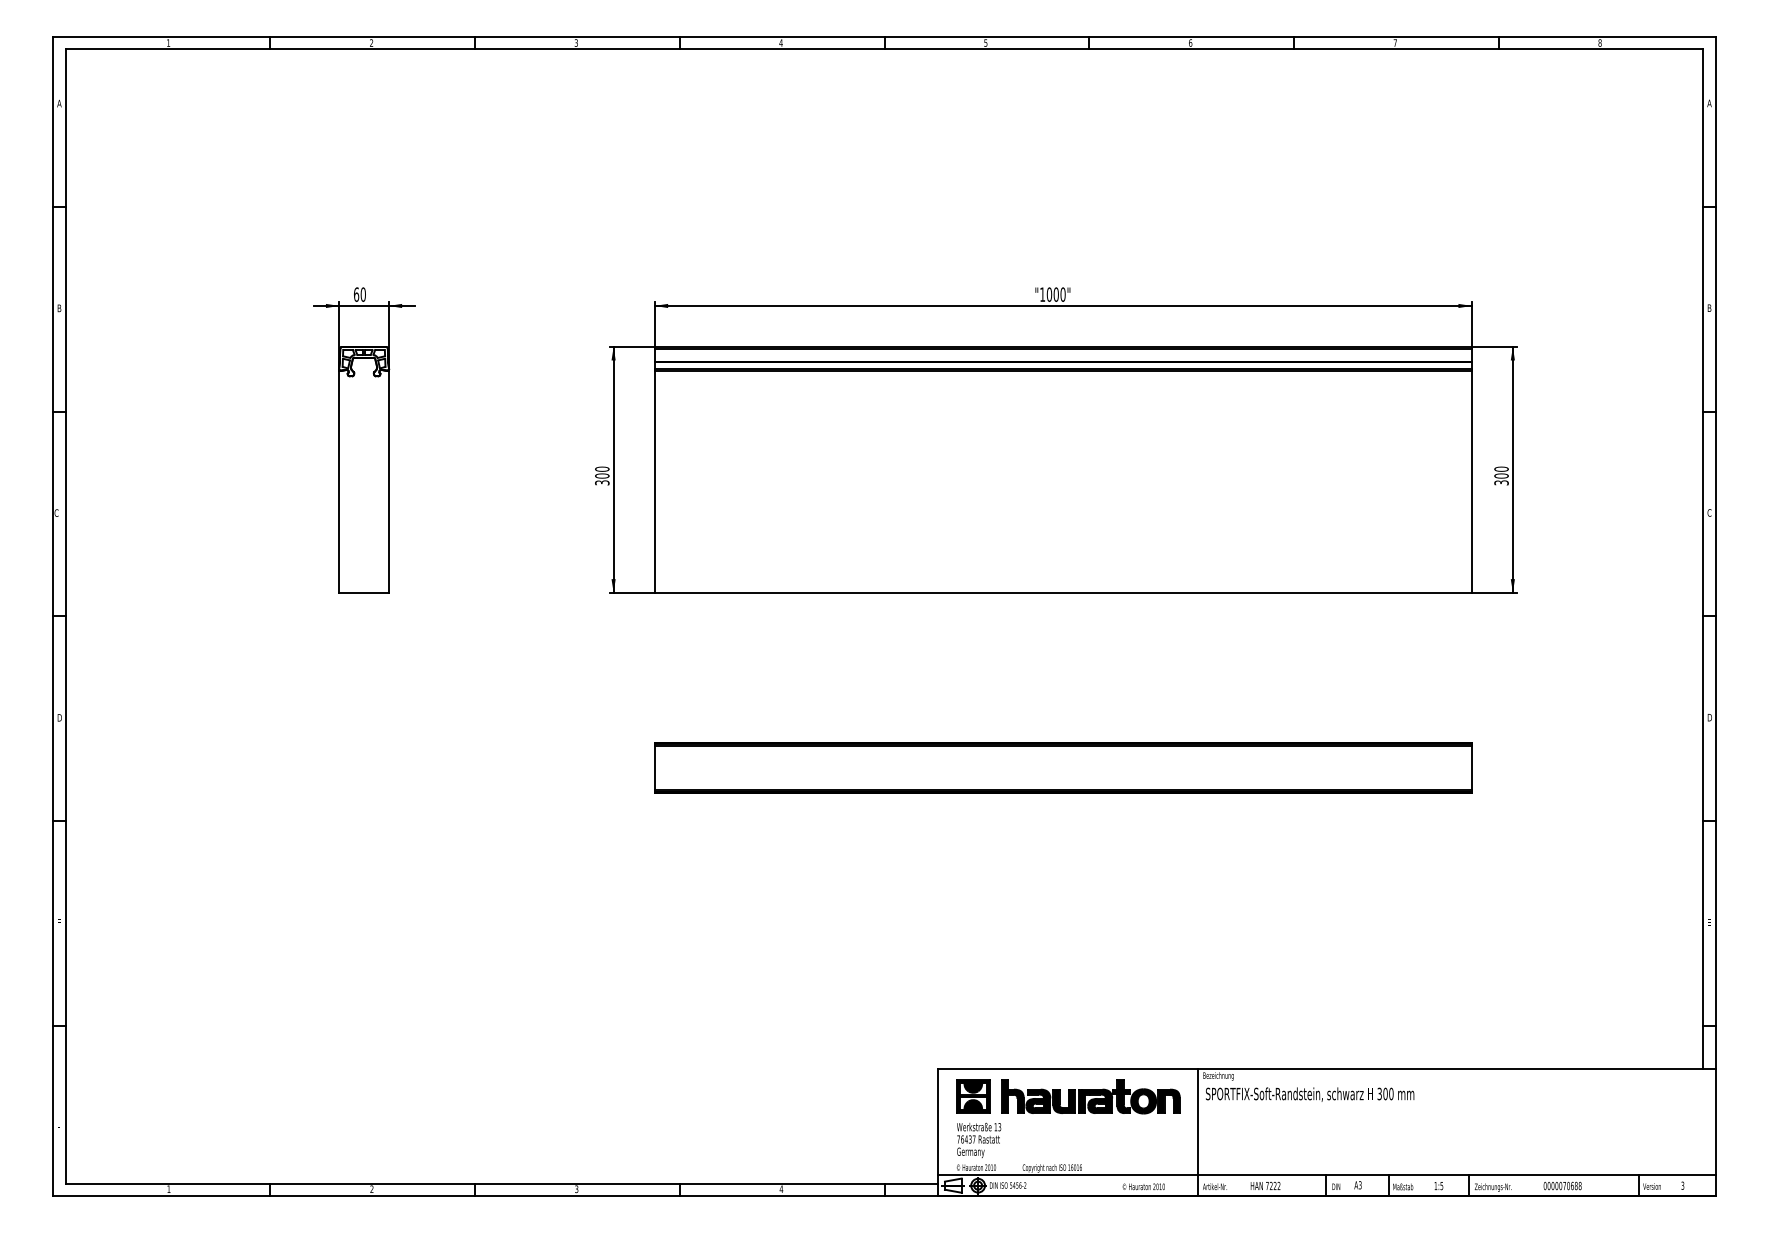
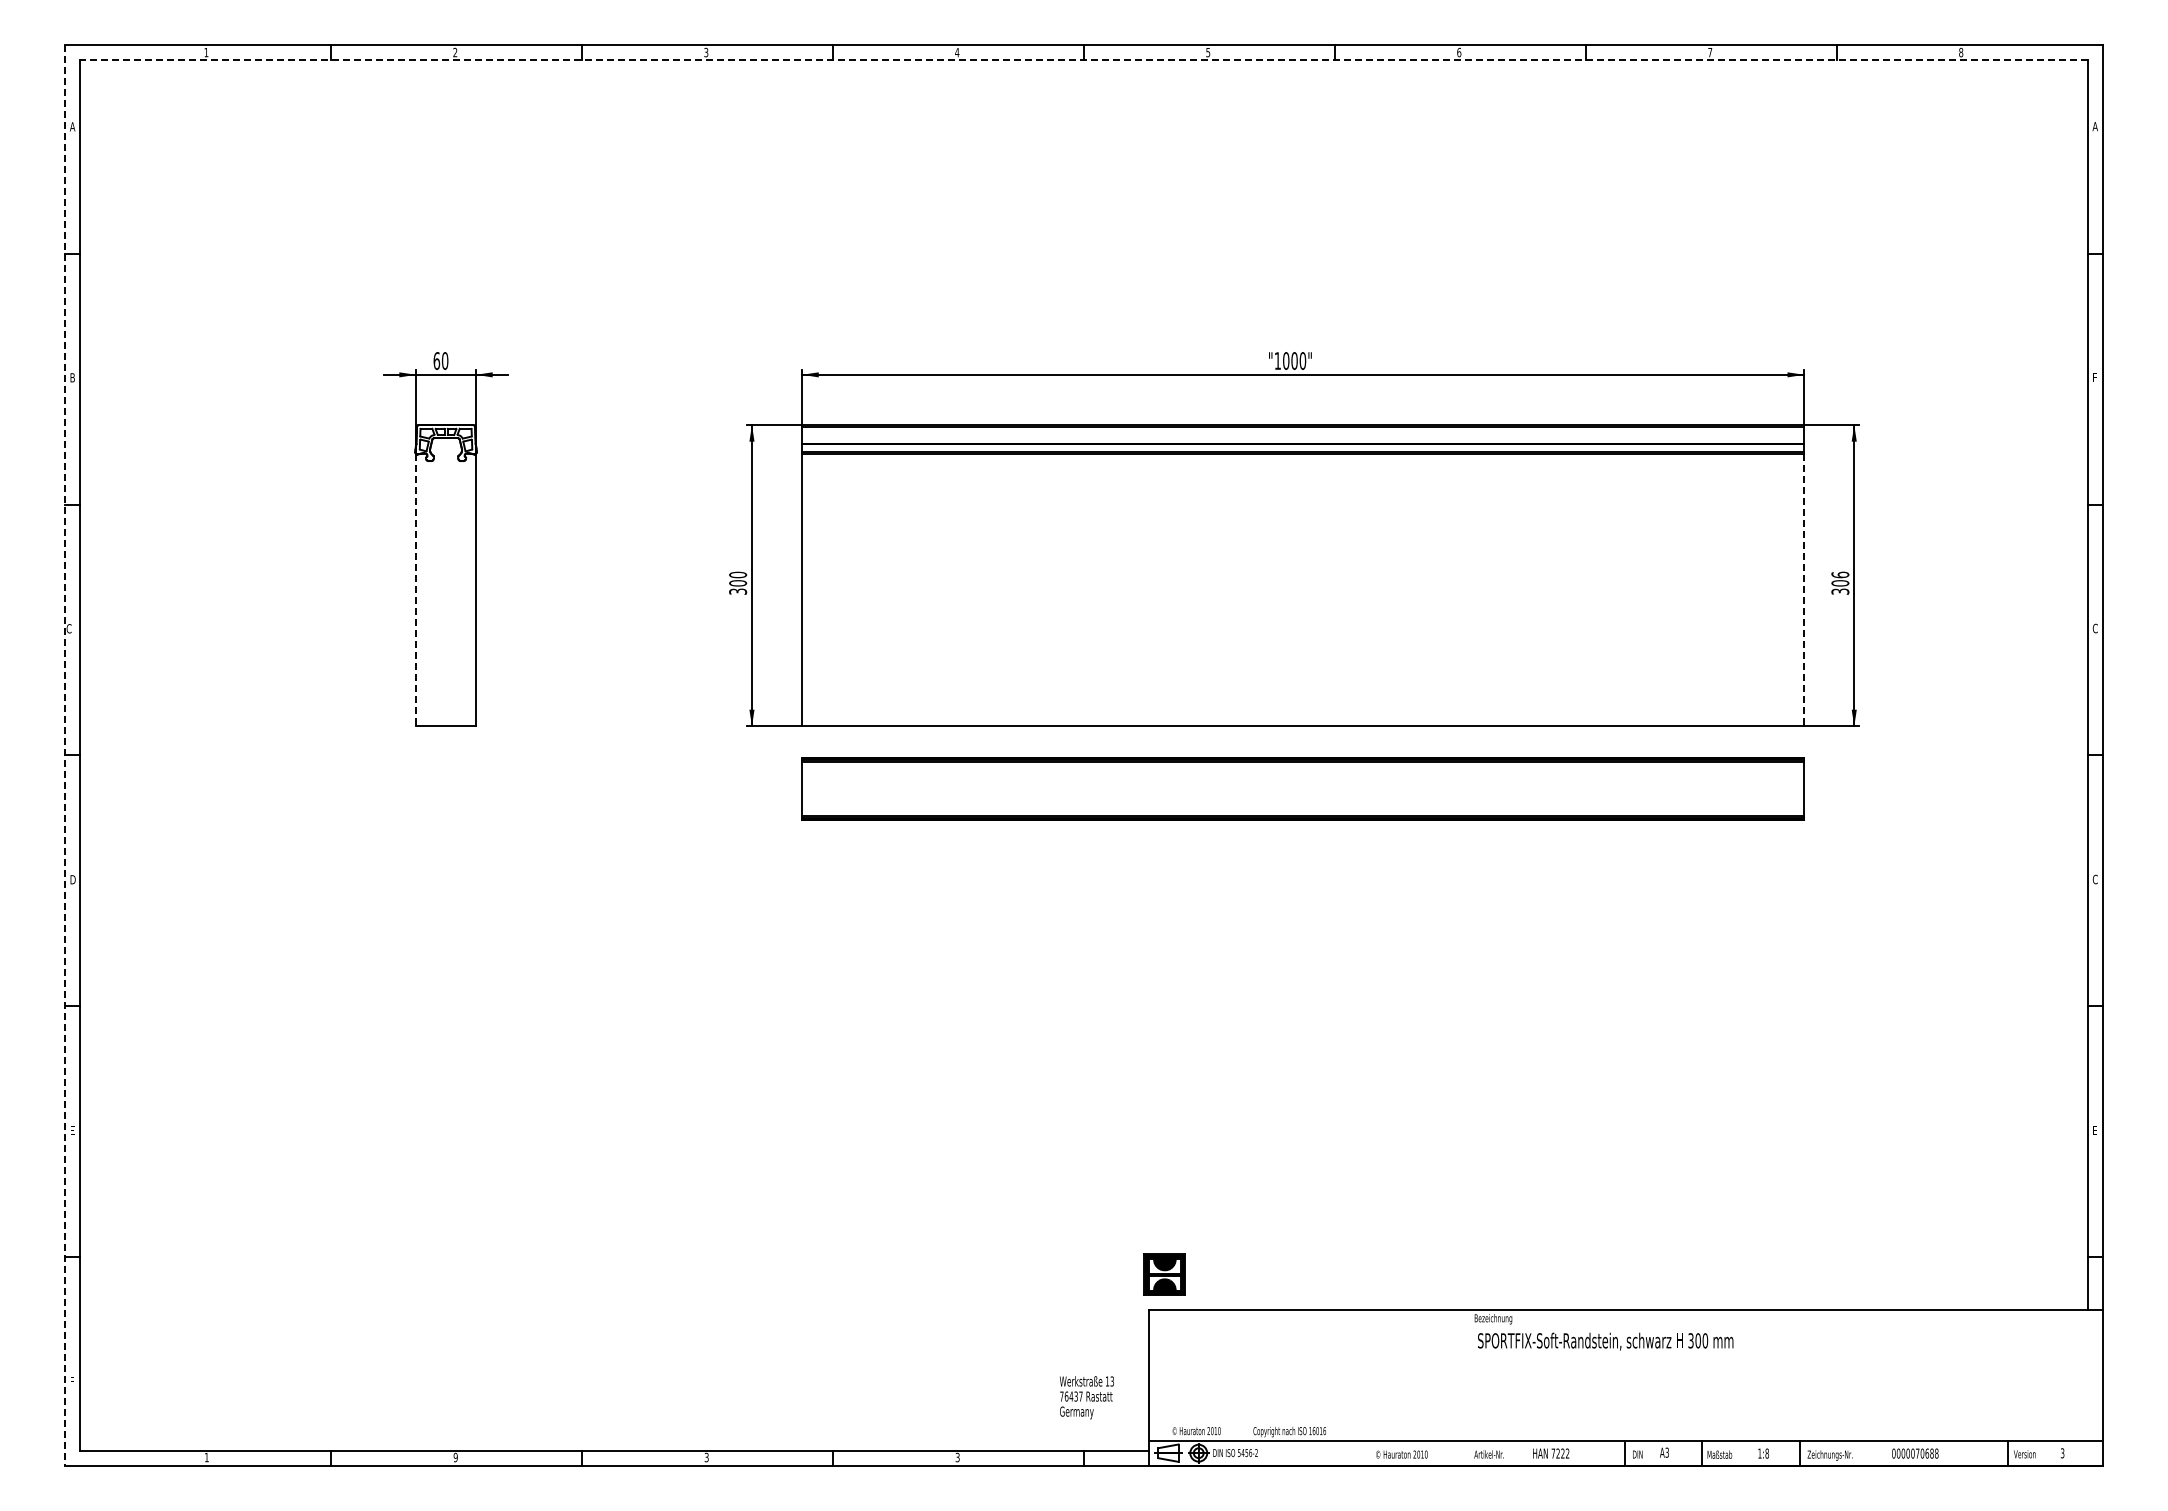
line: (884, 49) -> (1084, 60), solid -> dashed
text: (1709, 308) -> (2095, 377), B -> F
text: (1500, 468) -> (1839, 574), 300 -> 306
line: (339, 481) -> (415, 590), solid -> dashed
line: (1472, 481) -> (1804, 590), solid -> dashed
line: (53, 616) -> (65, 755), solid -> dashed
text: (1709, 717) -> (2095, 879), D -> C
part: (1062, 767) -> (1302, 788), moved
part: (973, 1096) -> (1164, 1274), moved
part: (1090, 1096) -> (1336, 1343), removed
line: (1197, 1132) -> (1467, 1387), removed
text: (978, 1140) -> (1086, 1397), moved
text: (1441, 1185) -> (1766, 1453), 1:5 -> 1:8
text: (371, 1189) -> (455, 1457), 2 -> 9
text: (781, 1189) -> (957, 1457), 4 -> 3

